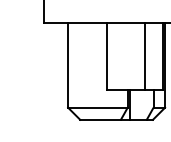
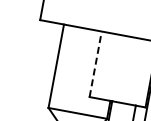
line: (106, 55) -> (95, 63), solid -> dashed
line: (145, 55) -> (134, 70), removed

